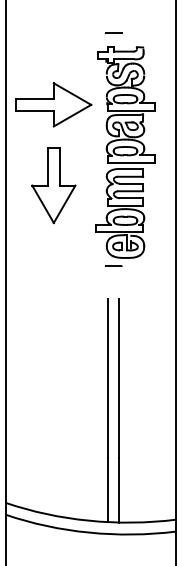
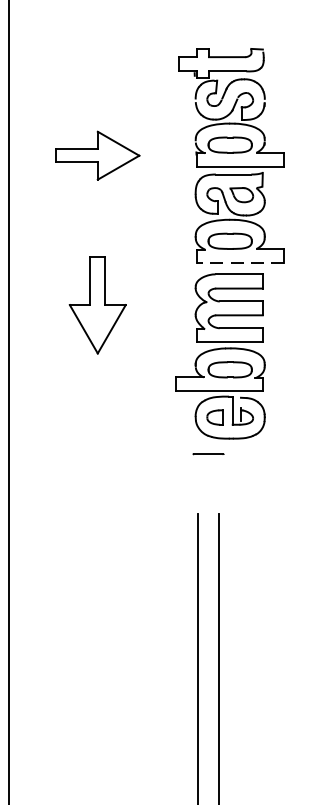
line: (113, 32) -> (208, 21), removed
part: (53, 104) -> (97, 154), size x0.6
line: (131, 162) -> (241, 262), solid -> dashed
part: (53, 185) -> (97, 304), size x0.7

